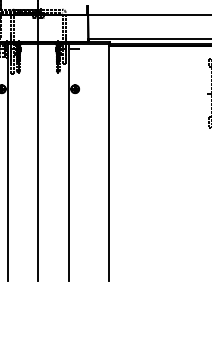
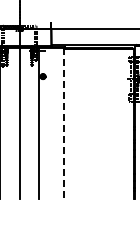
line: (108, 162) -> (64, 123), solid -> dashed

